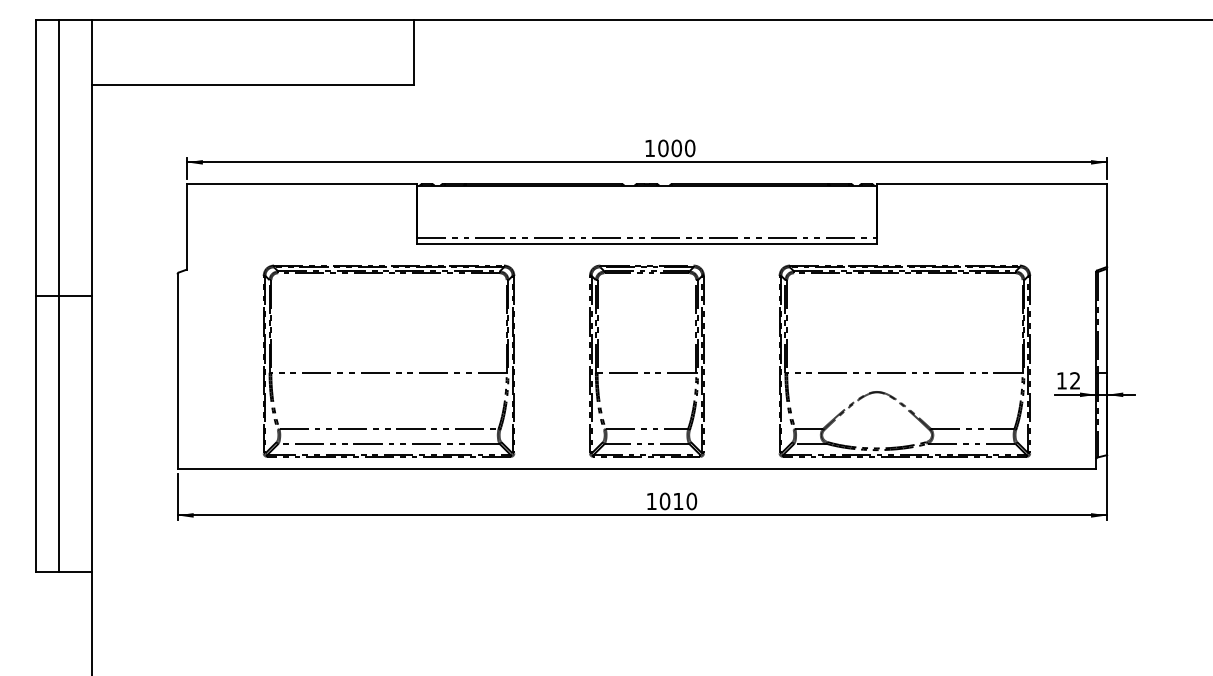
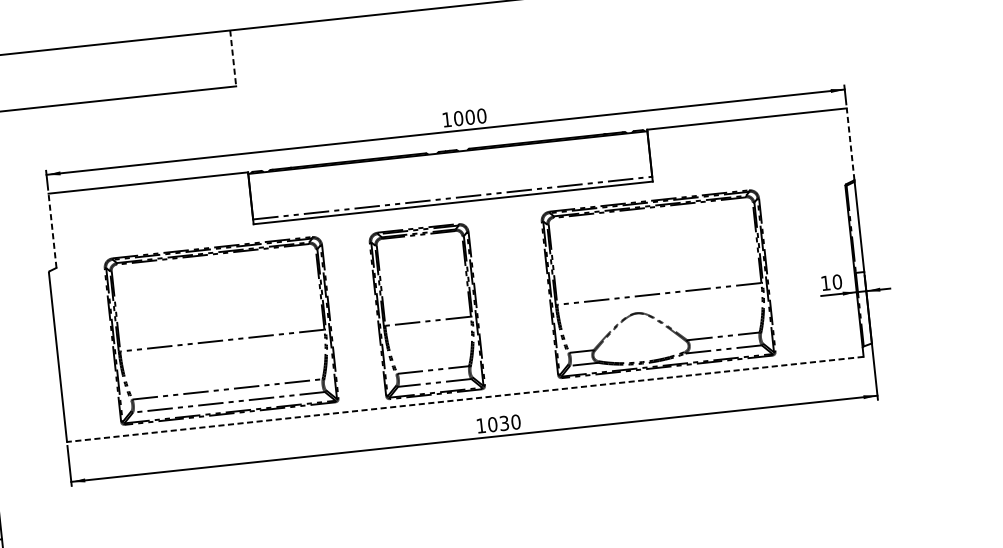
line: (413, 52) -> (233, 58), solid -> dashed
line: (1107, 224) -> (850, 143), solid -> dashed
line: (186, 226) -> (52, 230), solid -> dashed
part: (388, 372) -> (221, 340), moved
part: (646, 372) -> (427, 321), moved
part: (904, 372) -> (659, 293), moved
text: (1075, 380) -> (837, 281), 12 -> 10
line: (636, 469) -> (465, 399), solid -> dashed
text: (678, 501) -> (504, 423), 1010 -> 1030

